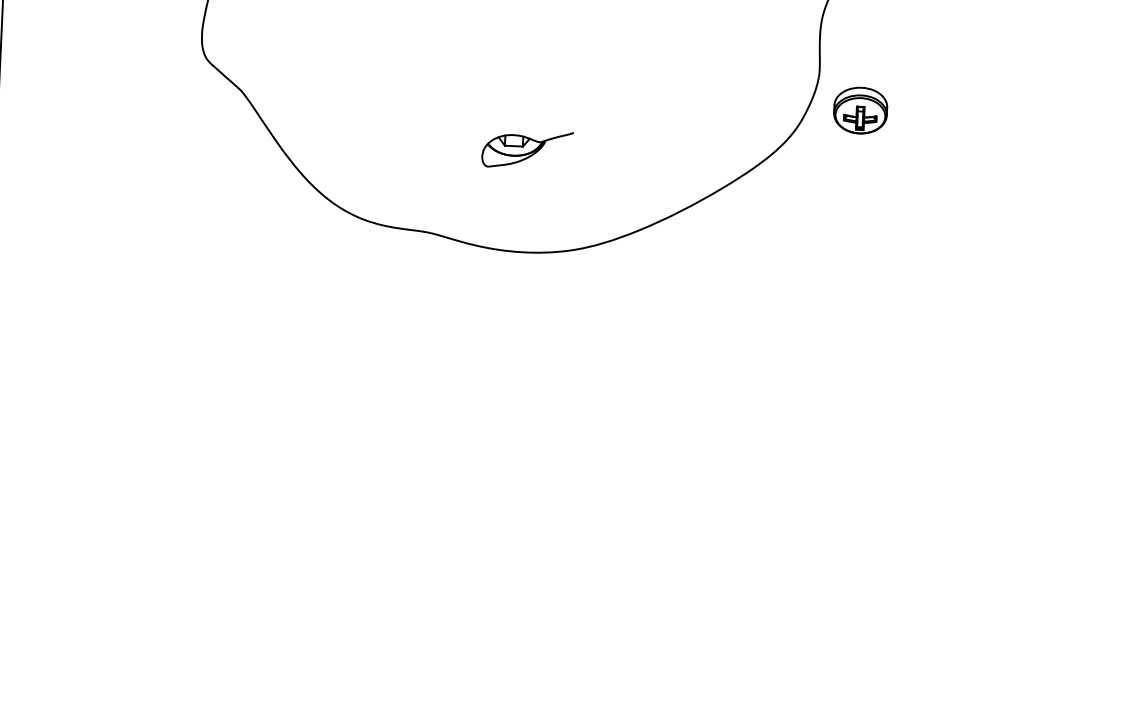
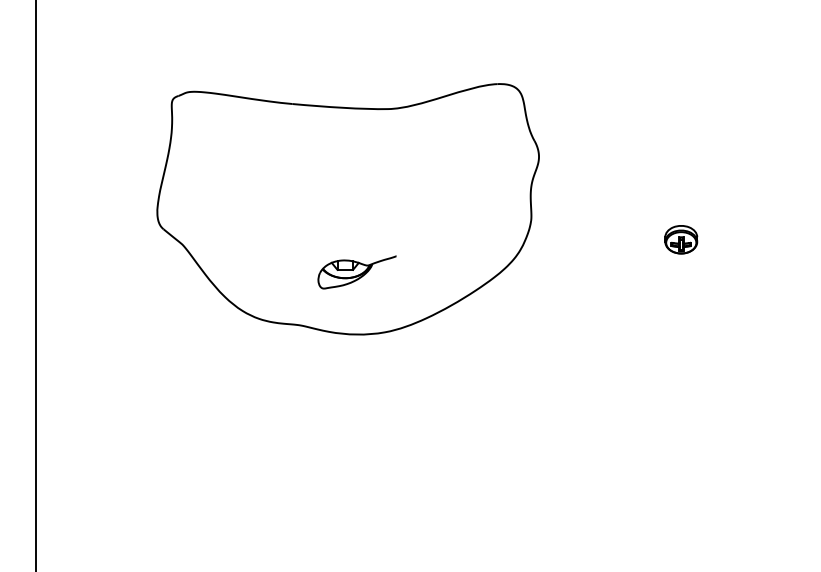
part: (861, 110) -> (681, 239), moved
part: (526, 149) -> (356, 272), size x1.43

